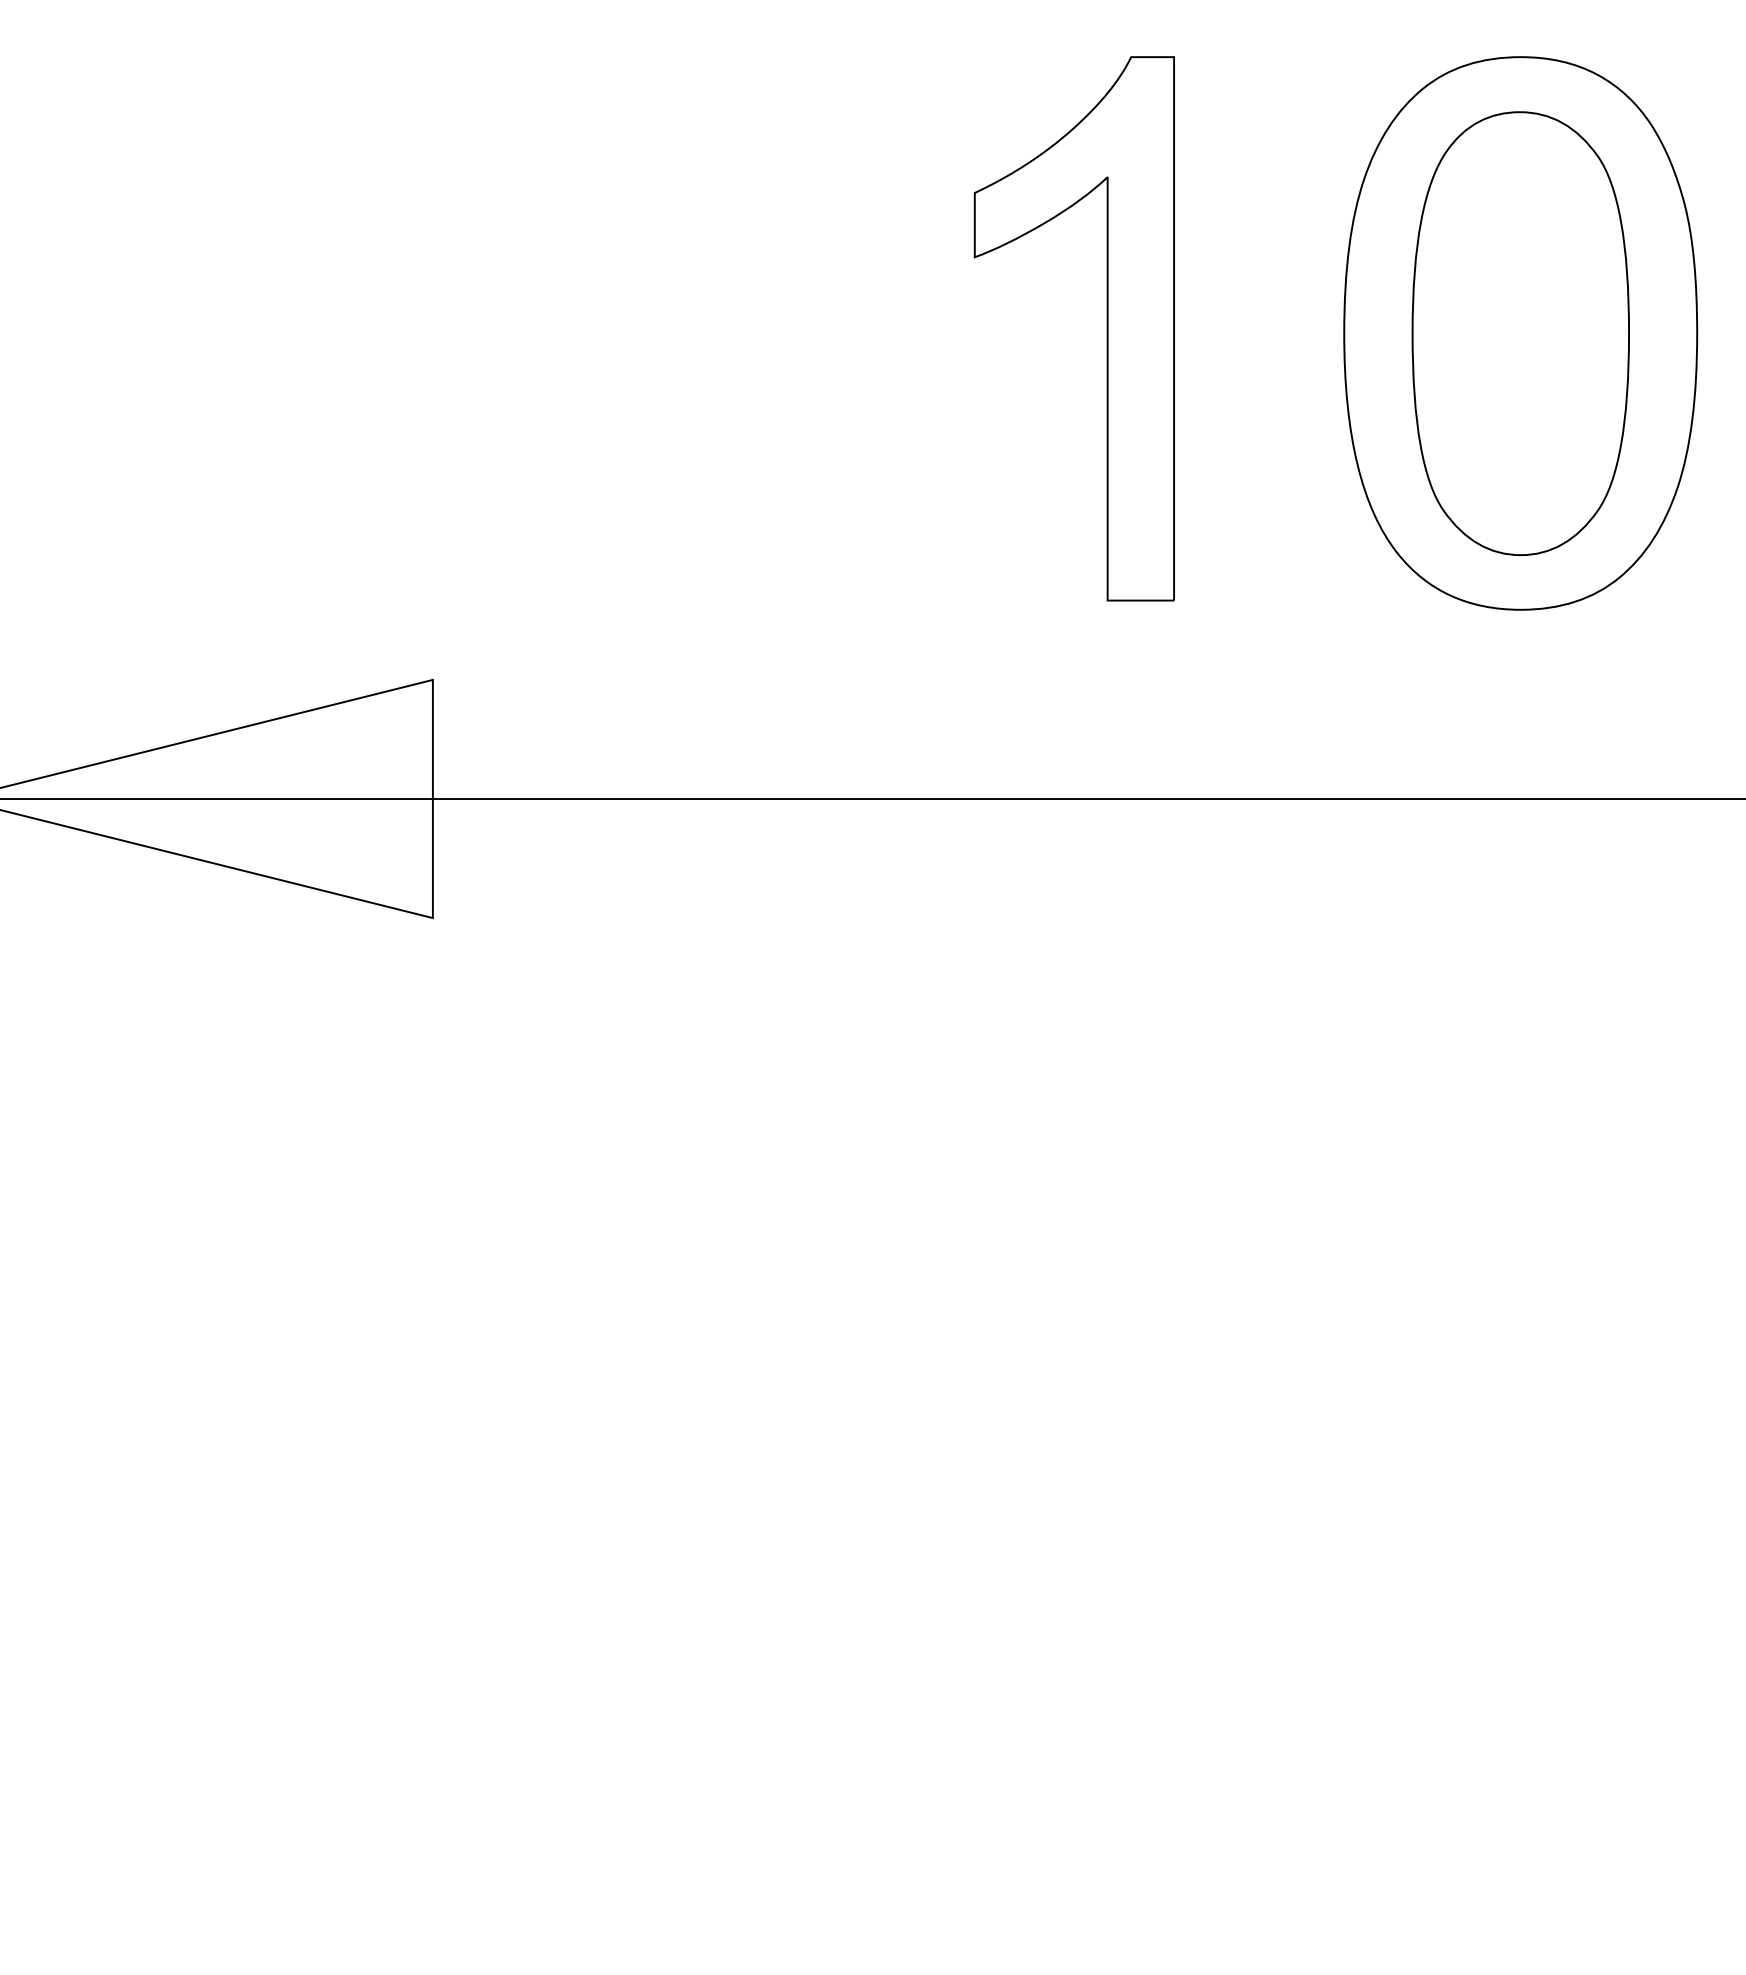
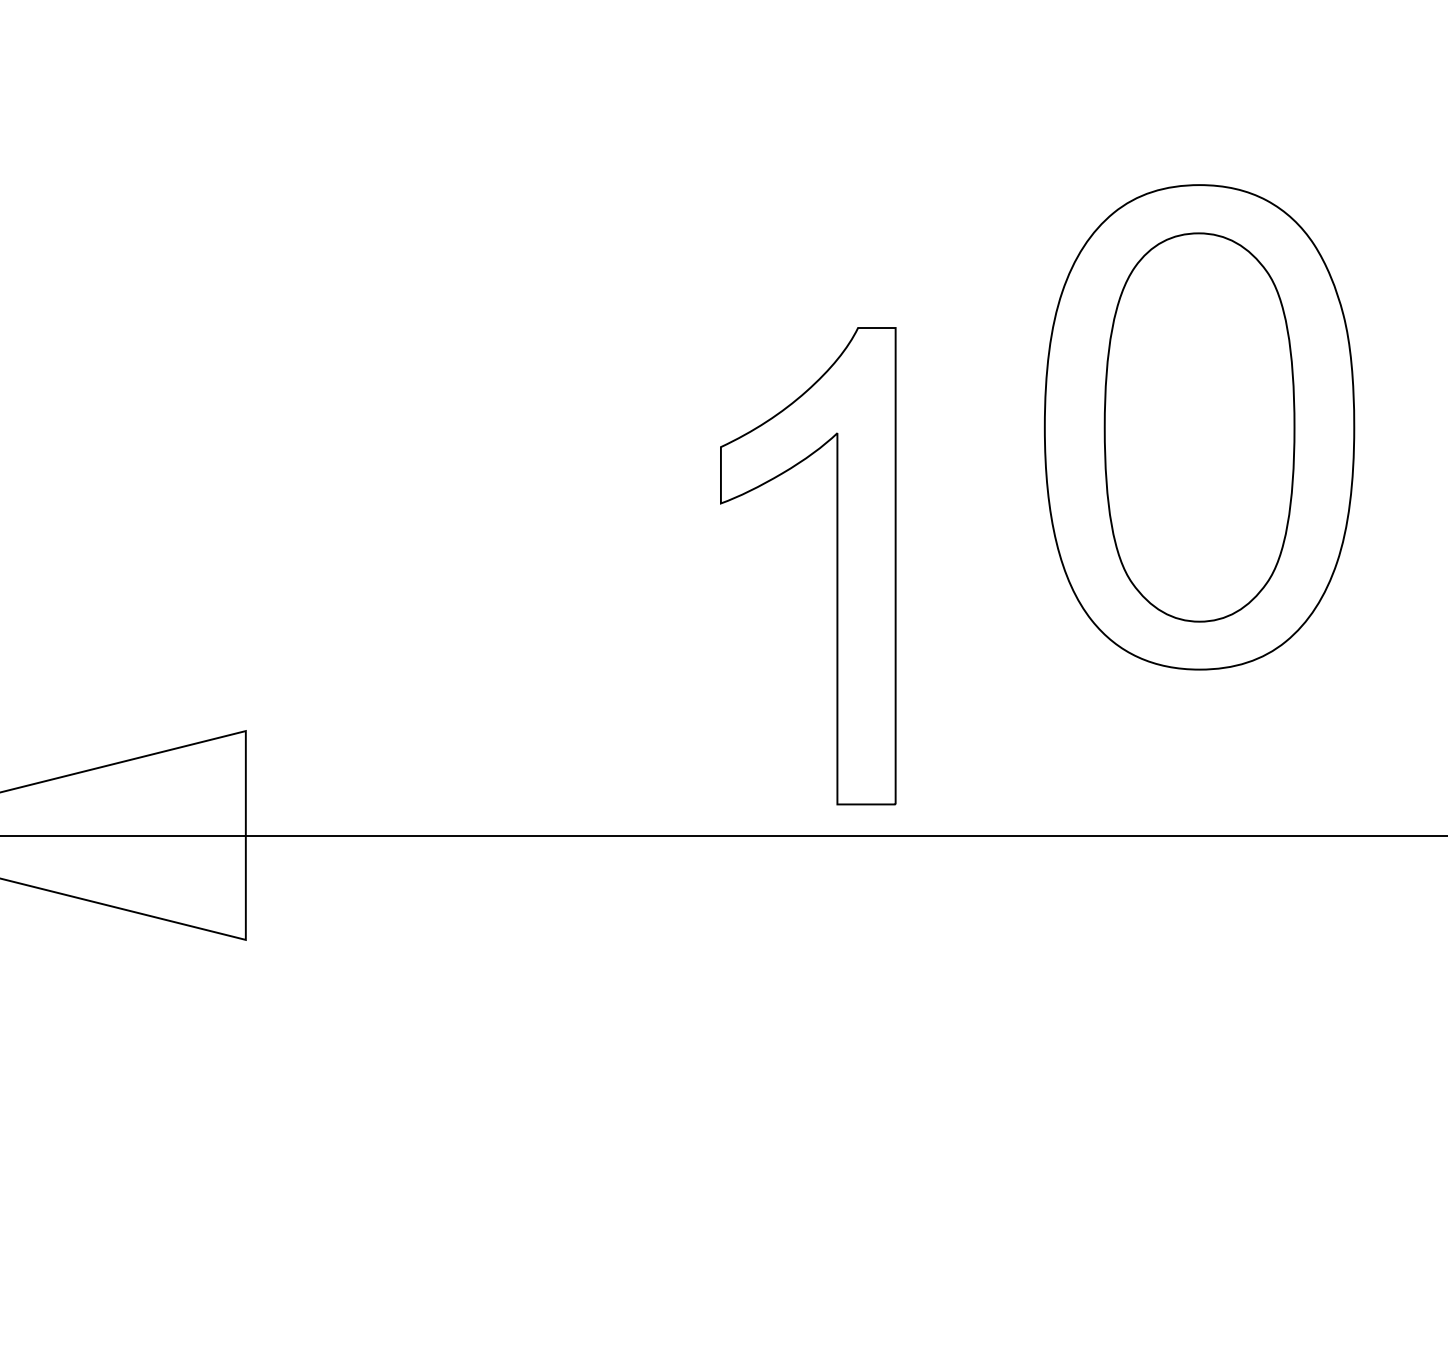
part: (1106, 328) -> (836, 565), moved

